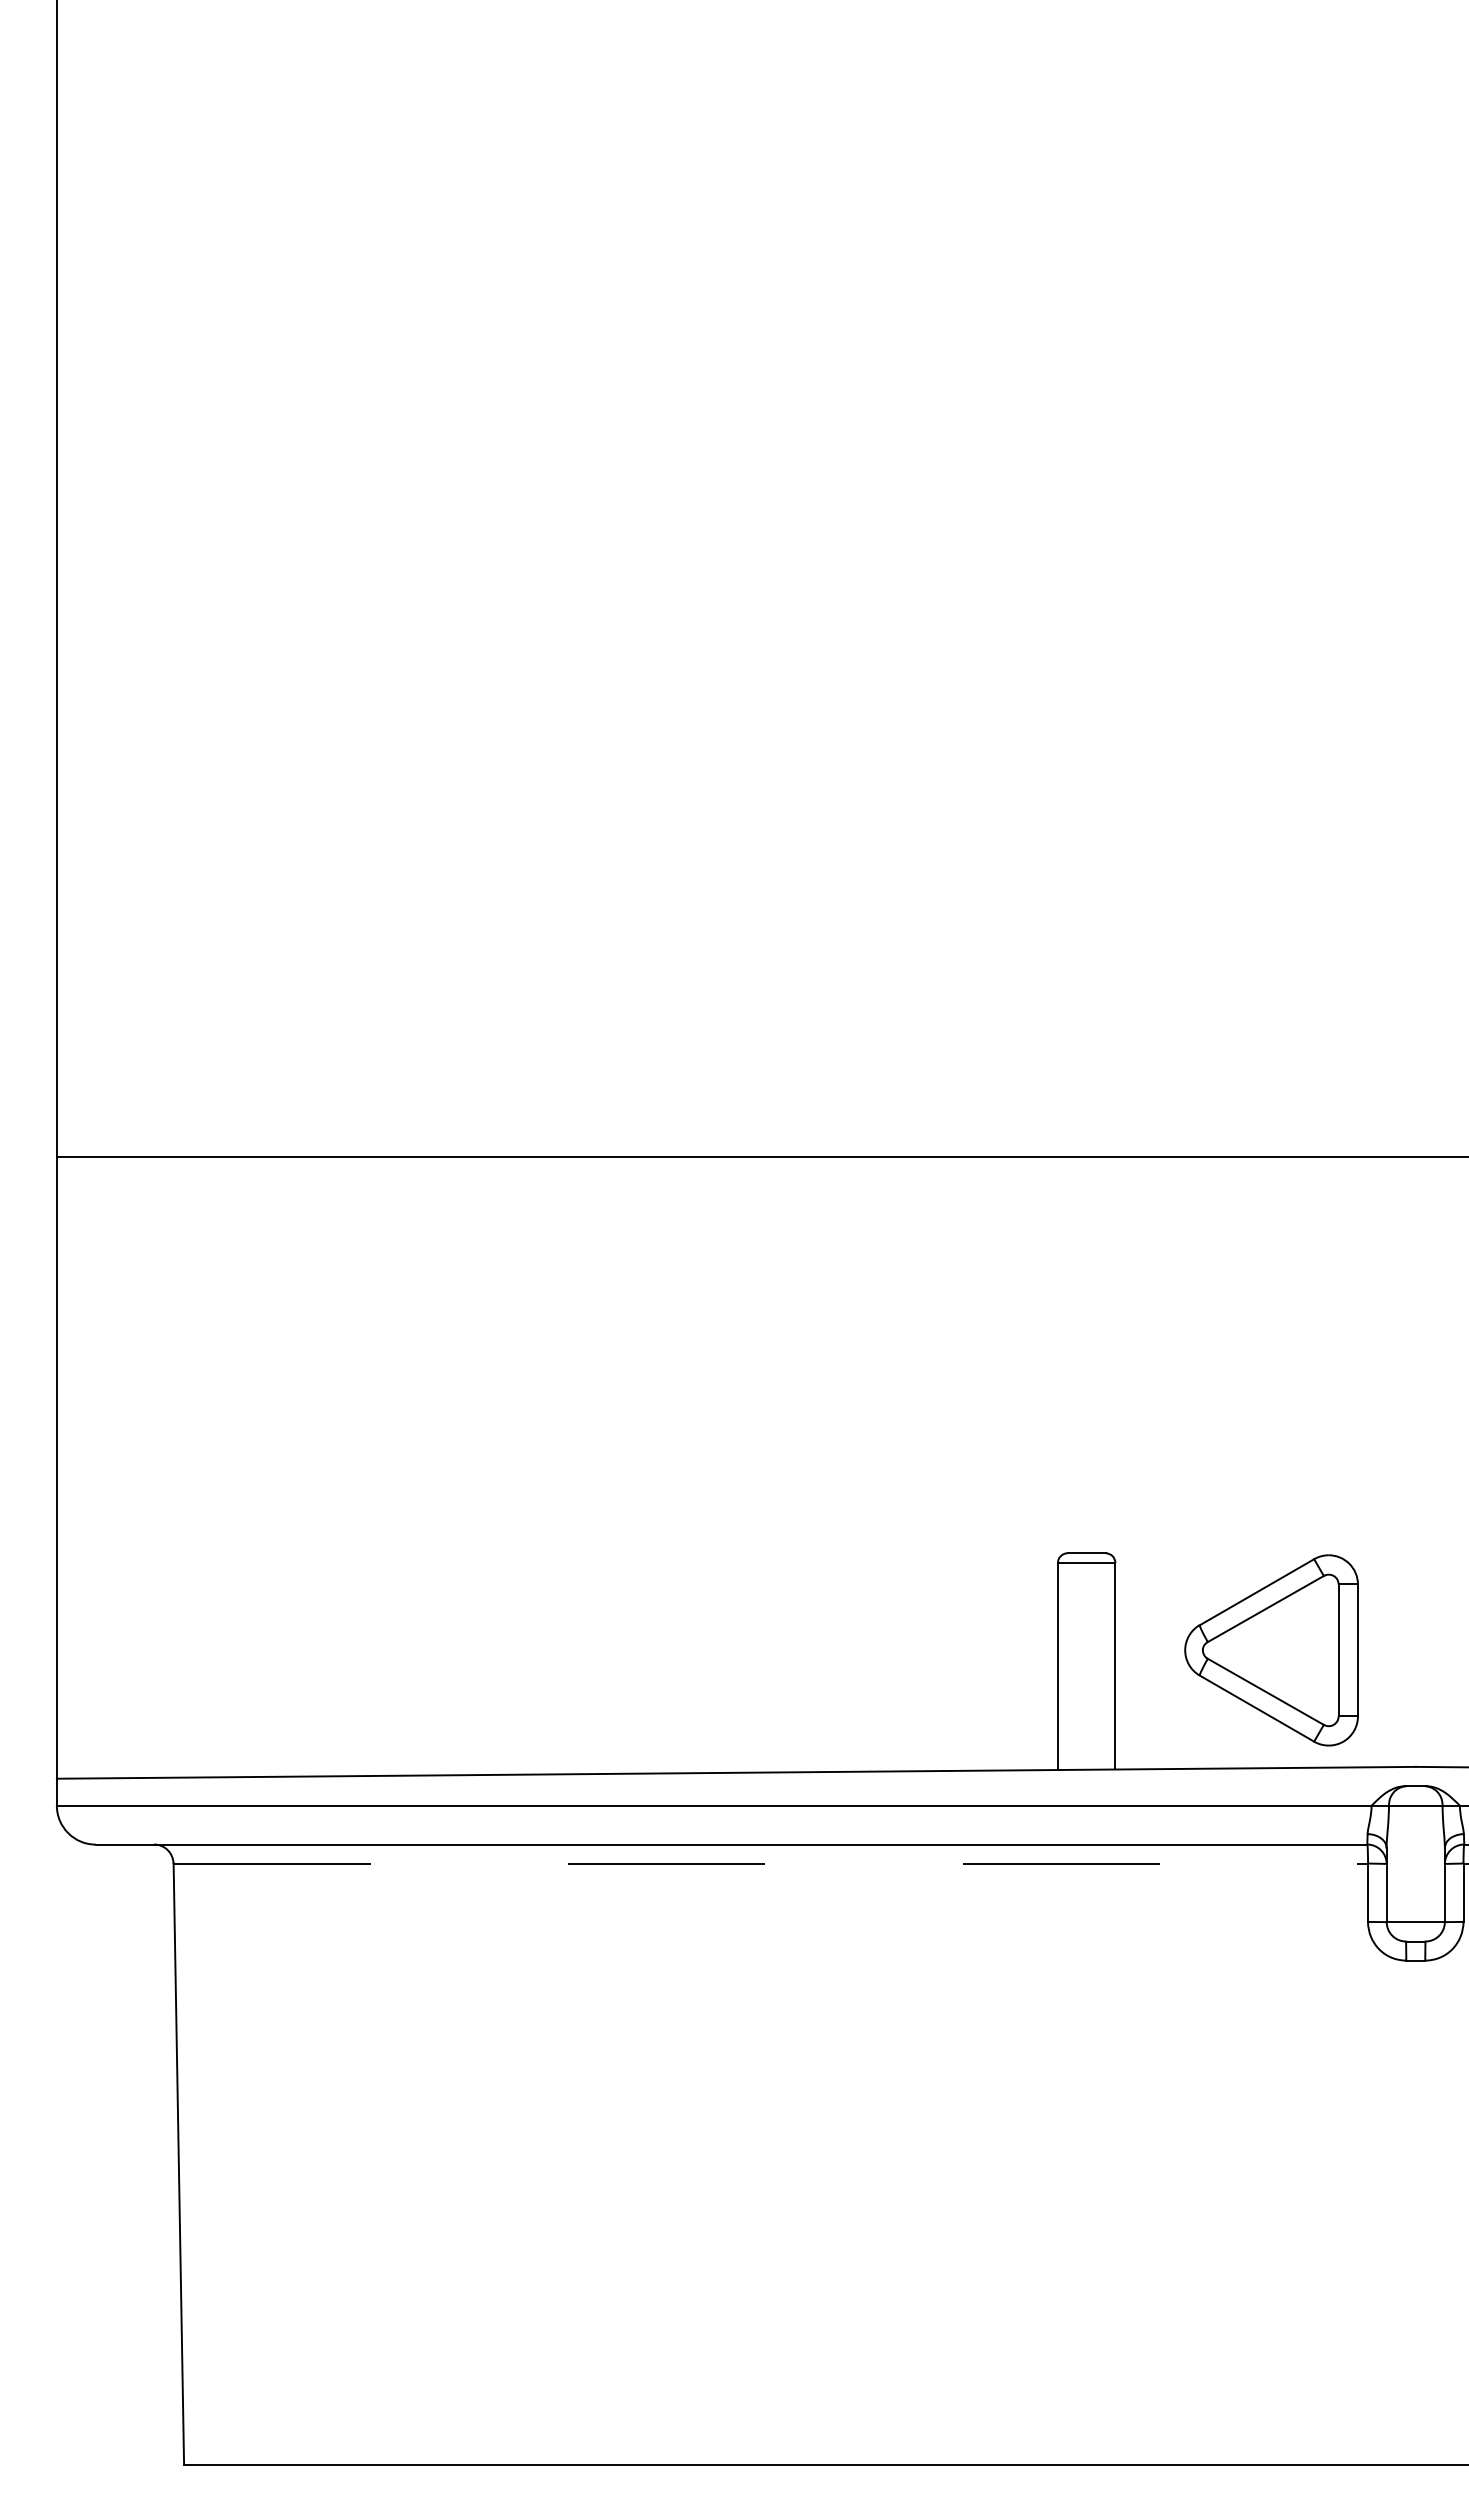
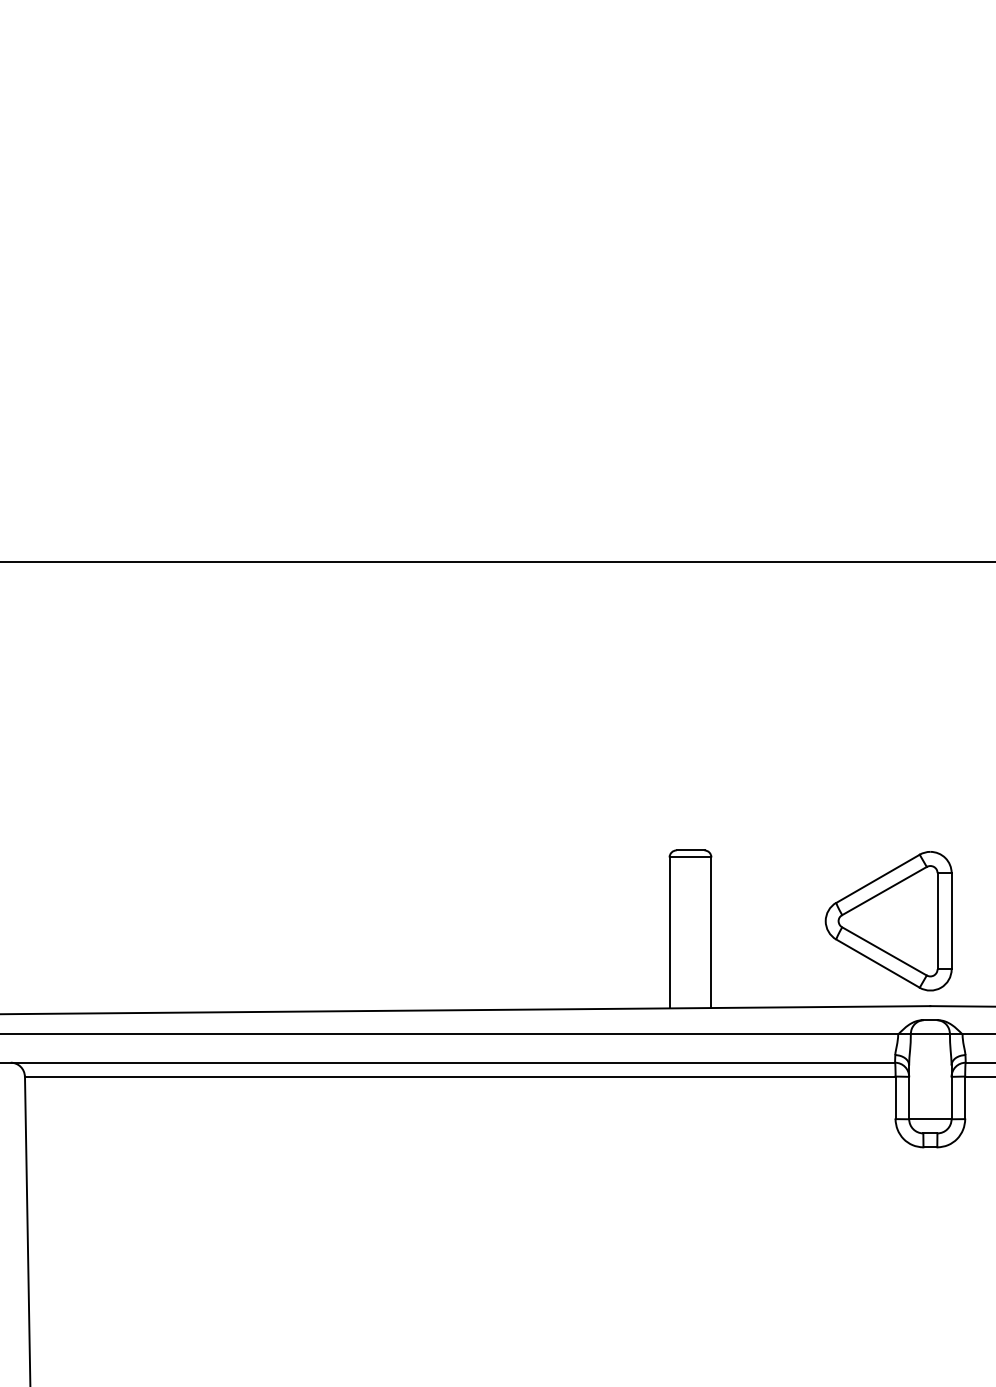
part: (1271, 1650) -> (888, 921), moved
line: (771, 1863) -> (460, 1076), dashed -> solid

